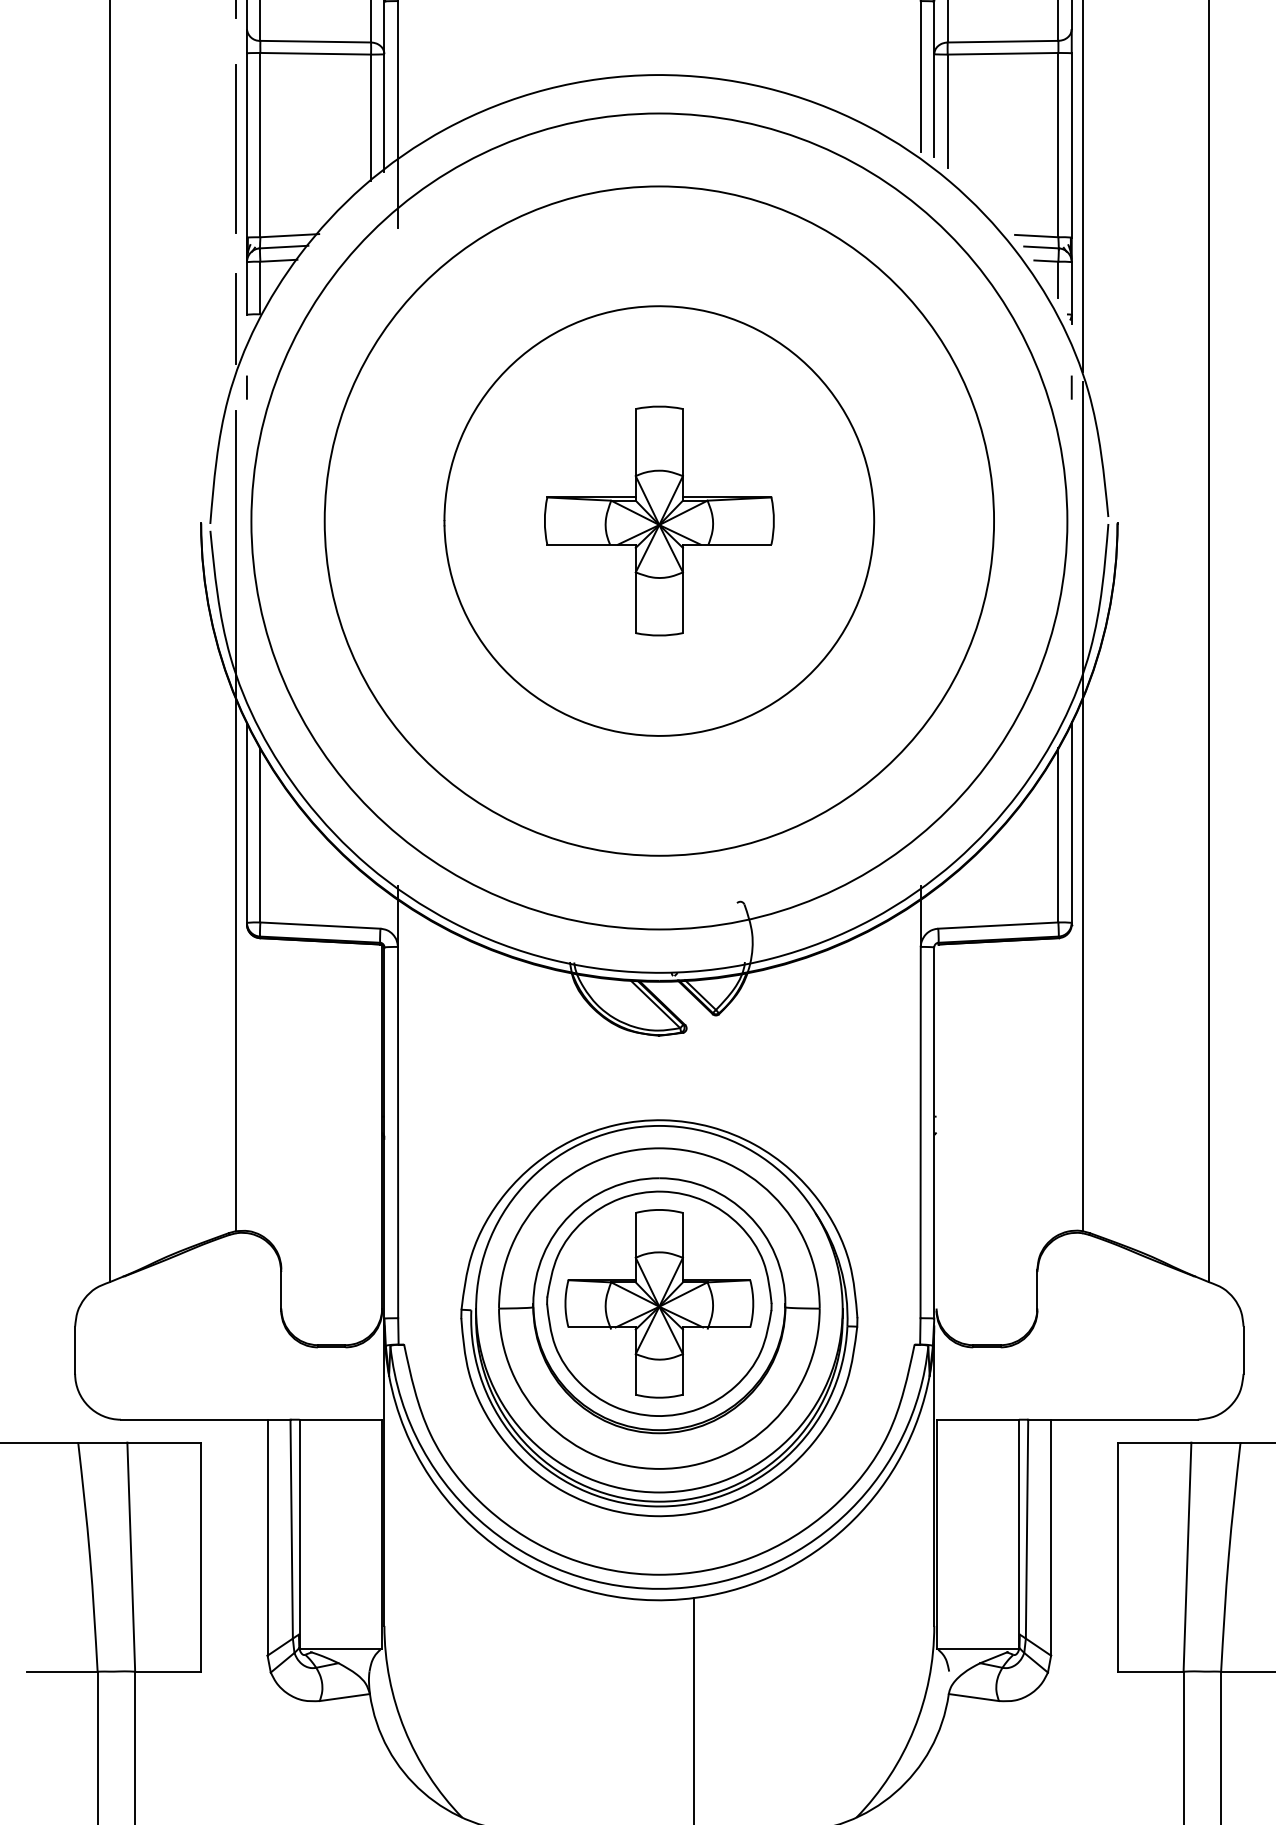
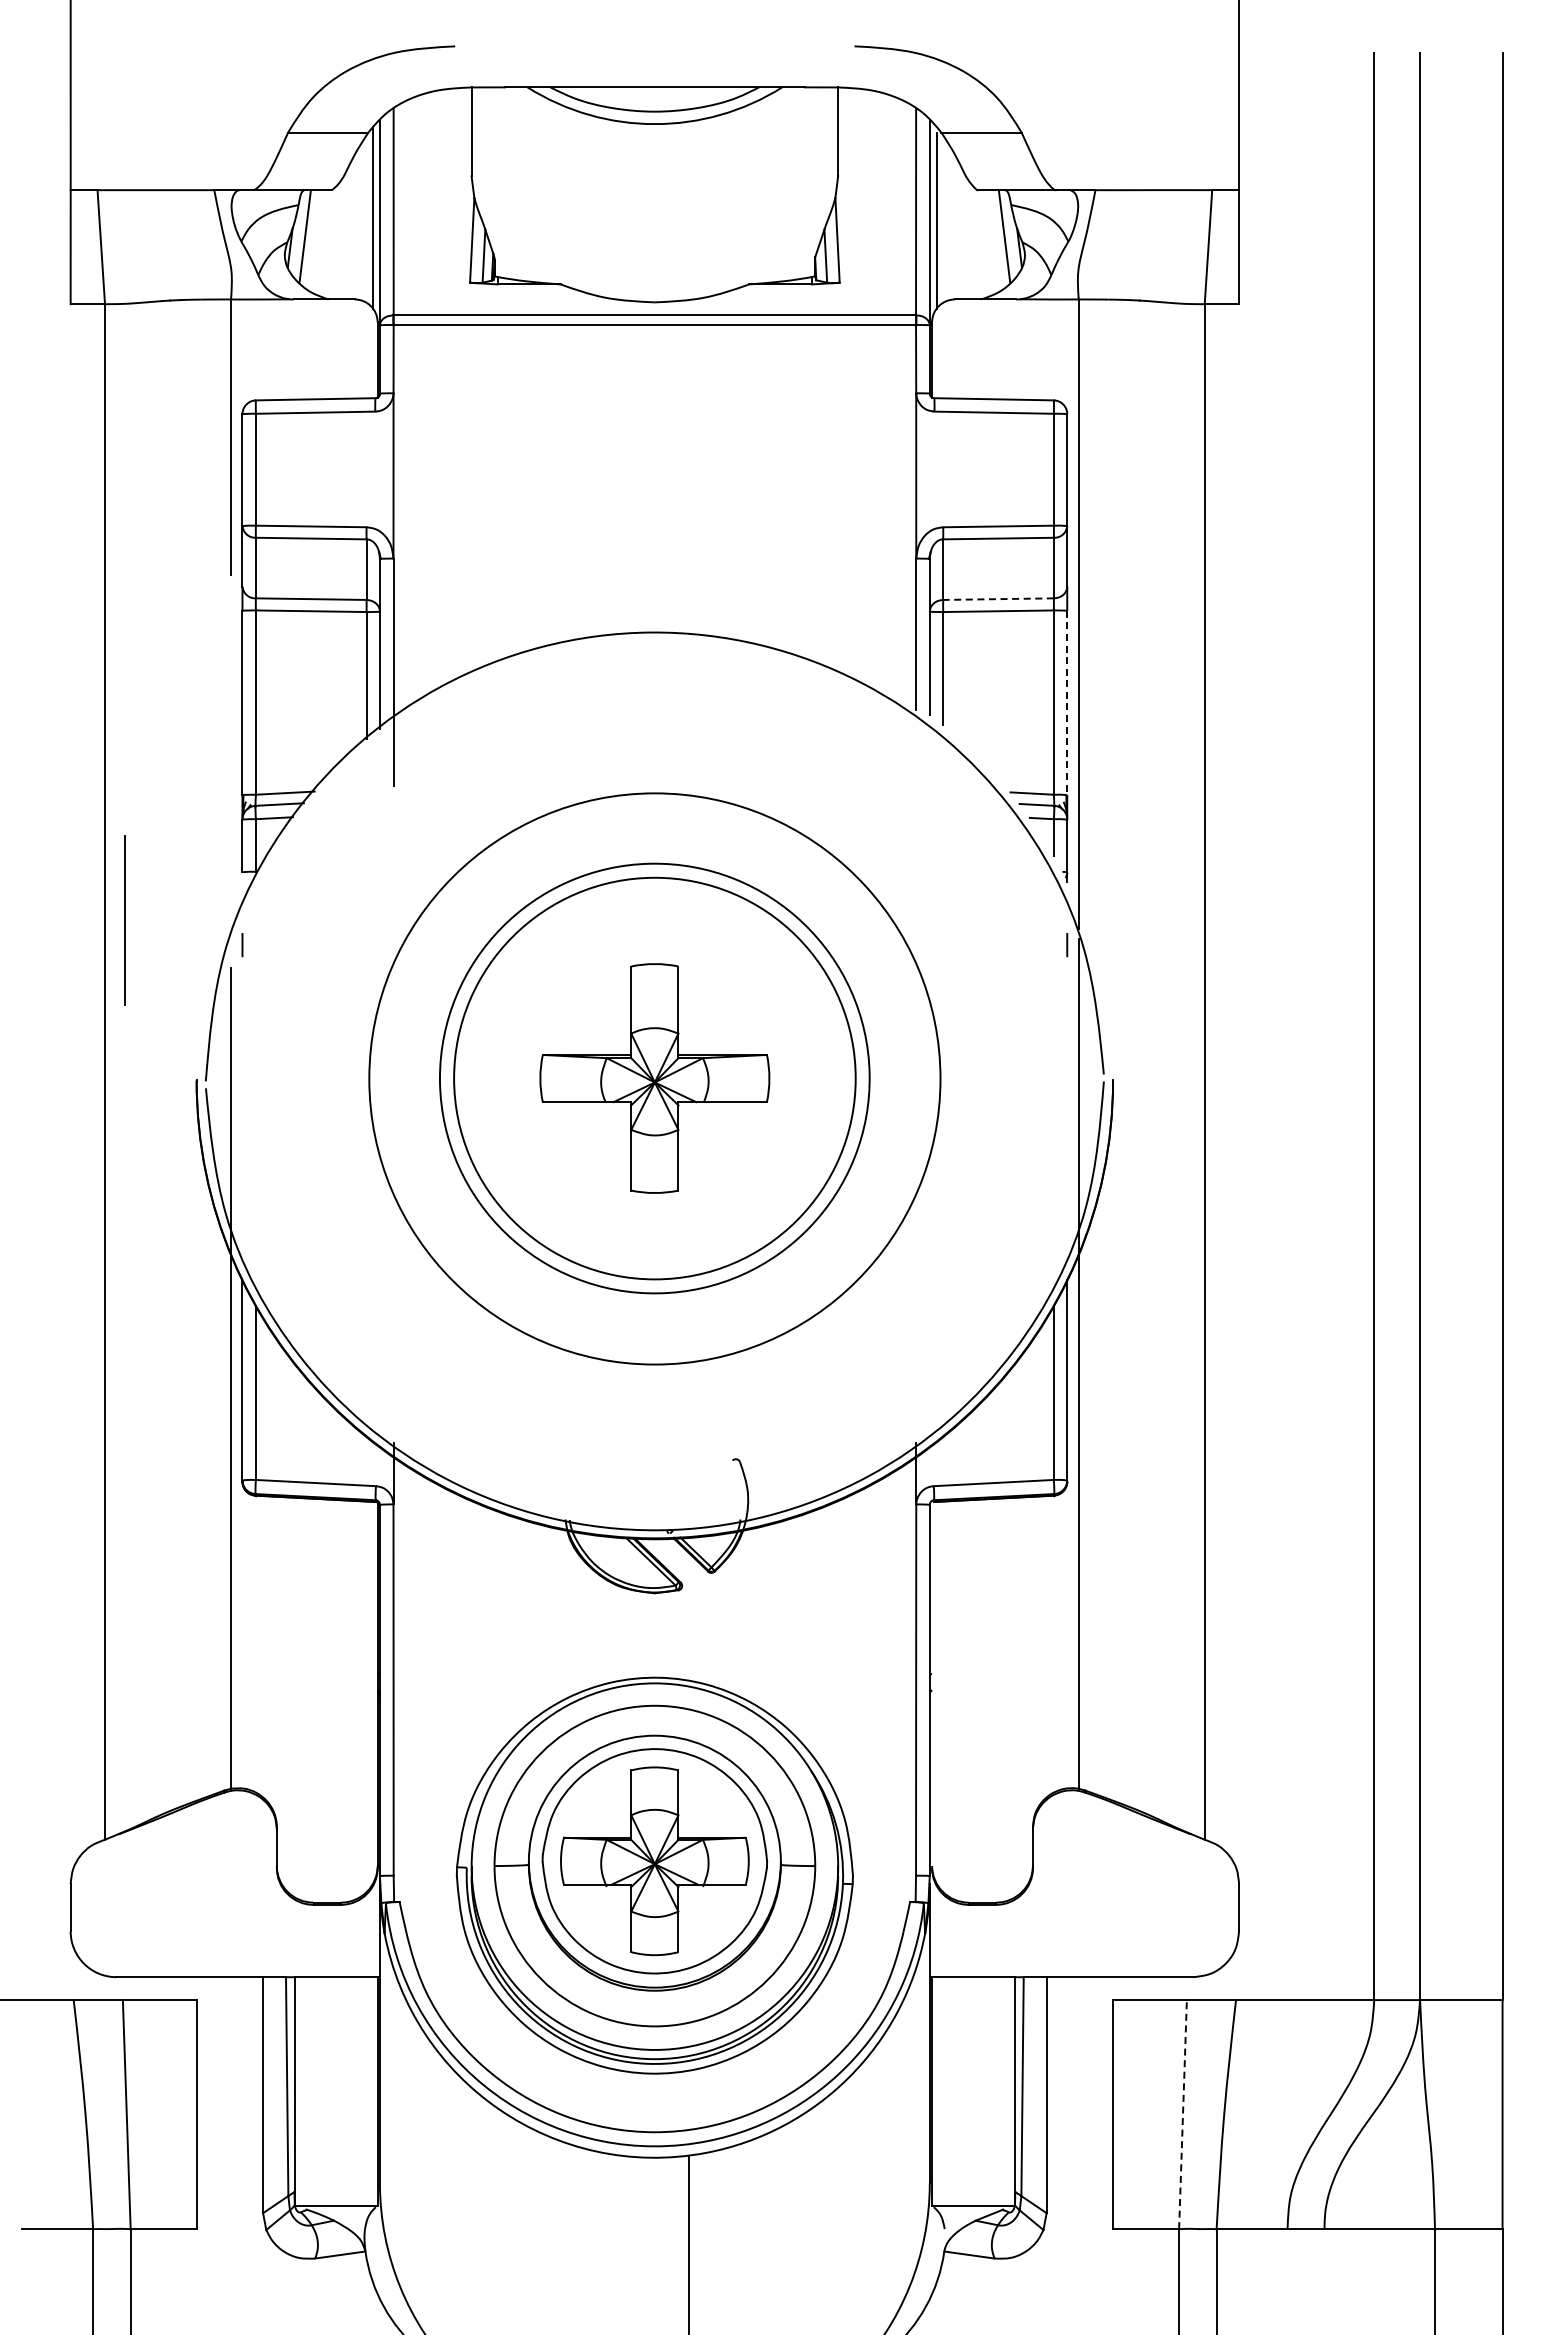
line: (1002, 42) -> (998, 599), solid -> dashed
line: (1071, 146) -> (1067, 703), solid -> dashed
line: (234, 149) -> (124, 920), moved
line: (235, 319) -> (231, 876), removed
circle: (658, 521) -> (654, 1078), size x0.6
circle: (658, 521) -> (654, 1078), size x0.7
line: (1187, 1557) -> (1183, 2114), solid -> dashed

